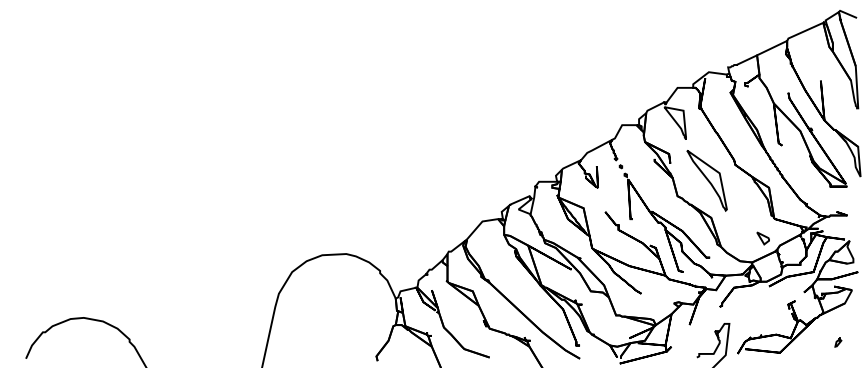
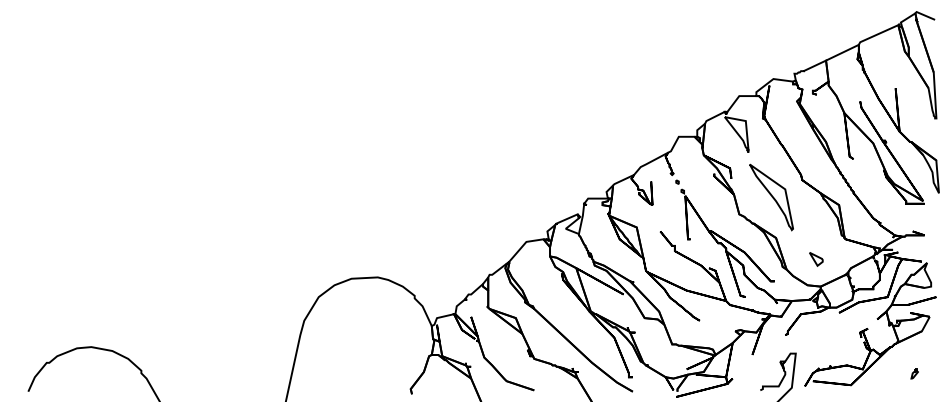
part: (762, 238) -> (815, 259), moved

